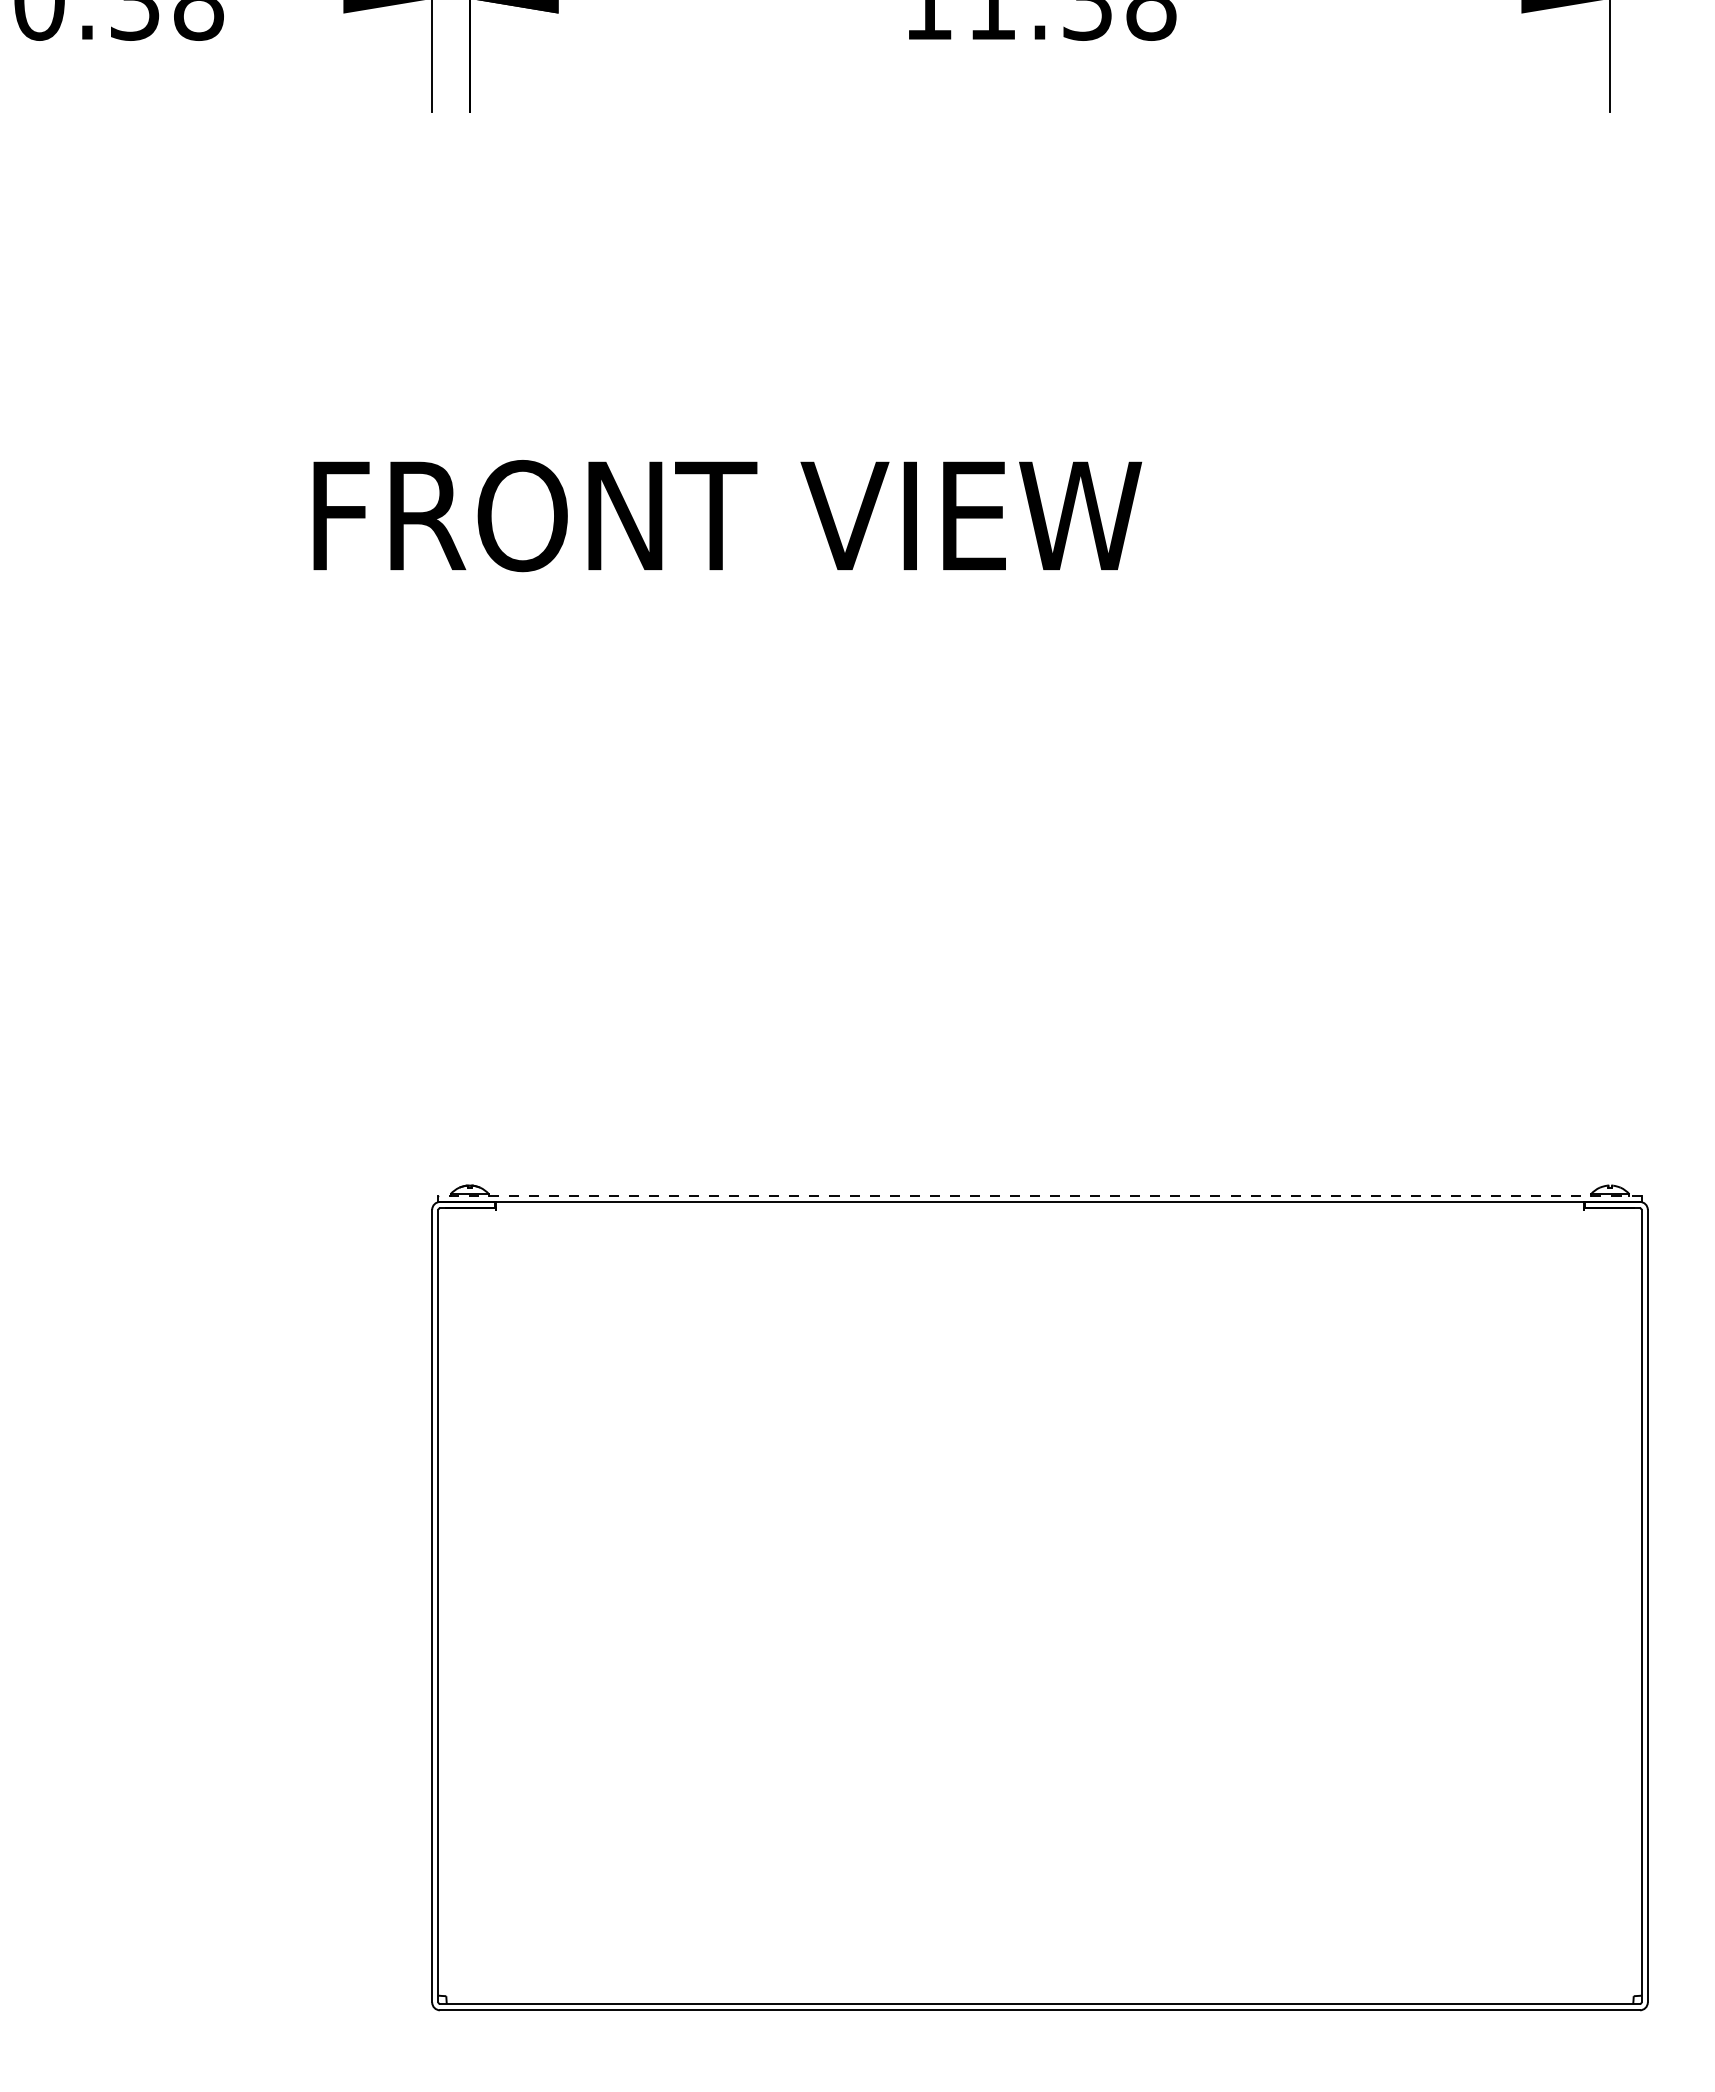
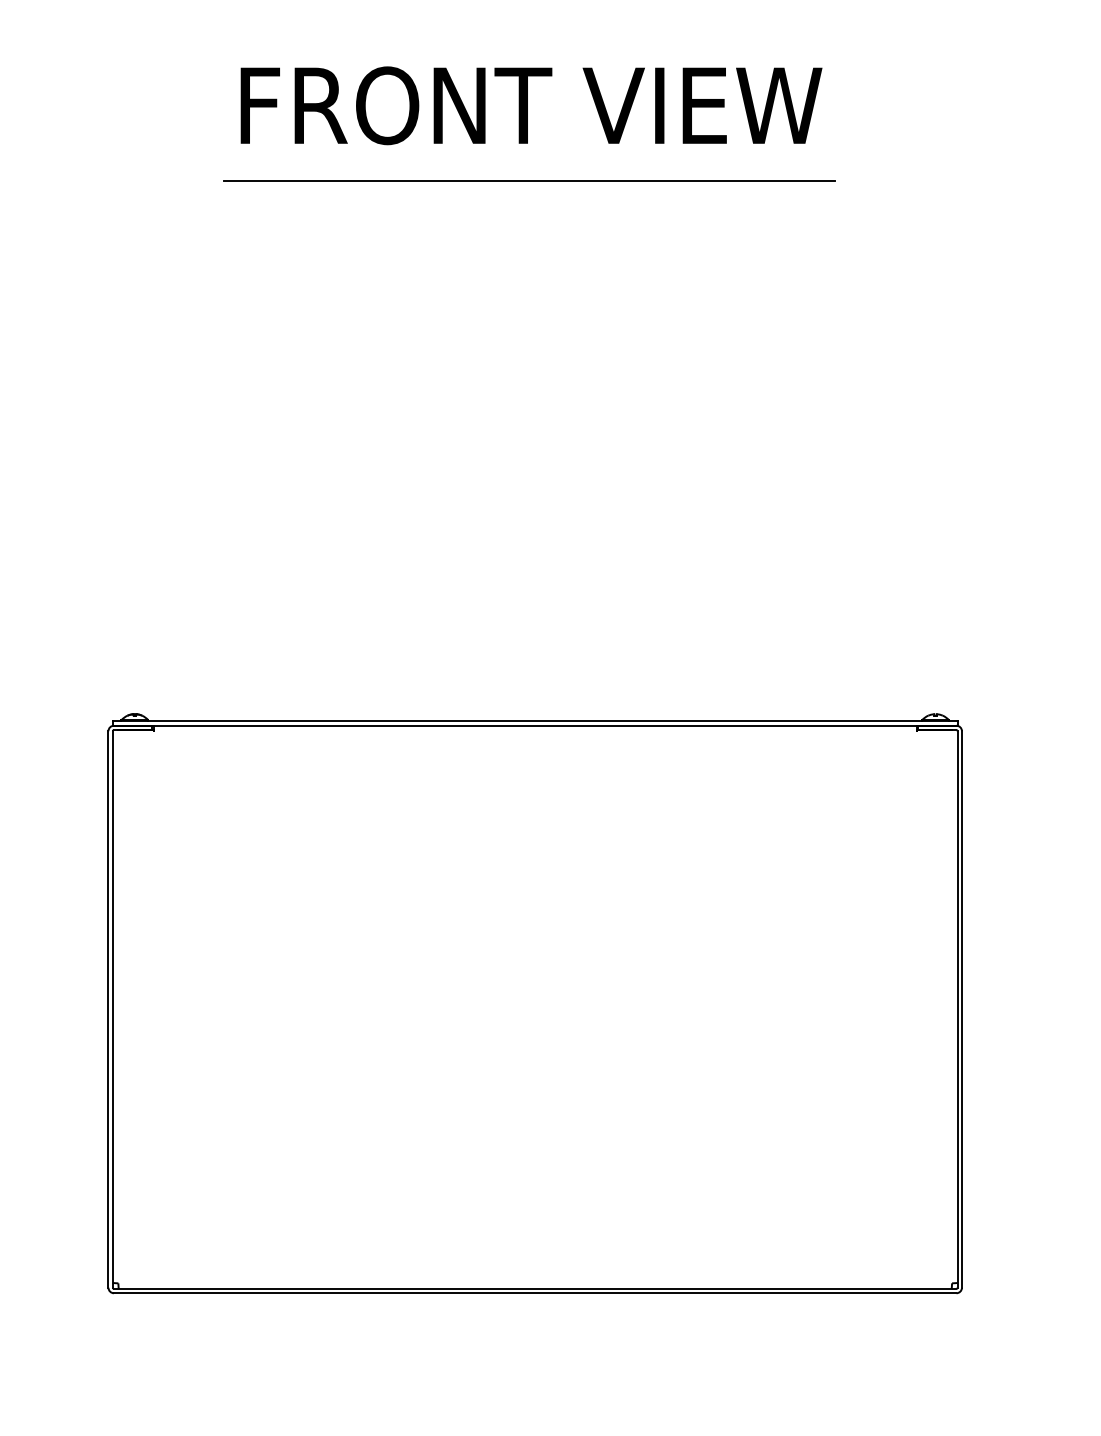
line: (1031, 426) -> (529, 181), added
text: (727, 516) -> (531, 106), moved
line: (1040, 1195) -> (535, 721), dashed -> solid

